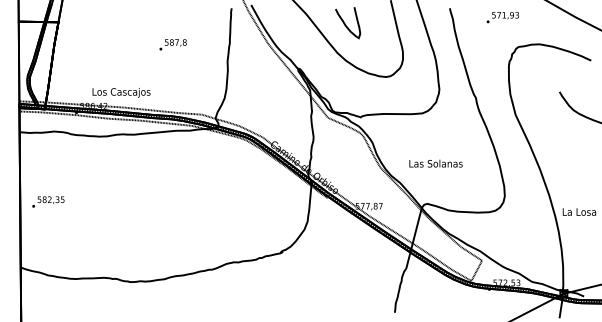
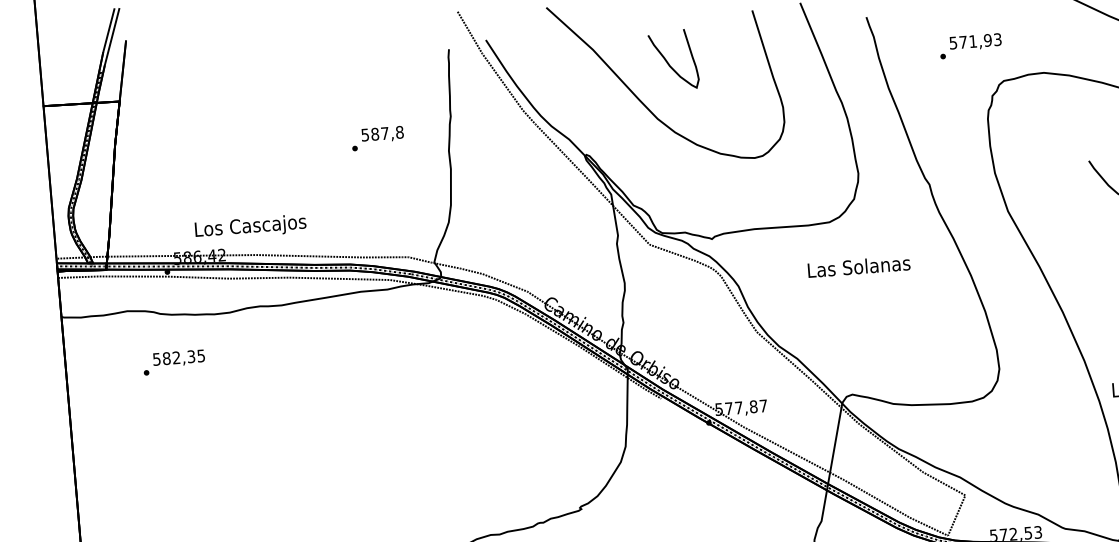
text: (502, 17) -> (970, 46), moved
text: (172, 44) -> (376, 137), moved
text: (435, 163) -> (858, 266), moved
text: (48, 201) -> (174, 361), moved

